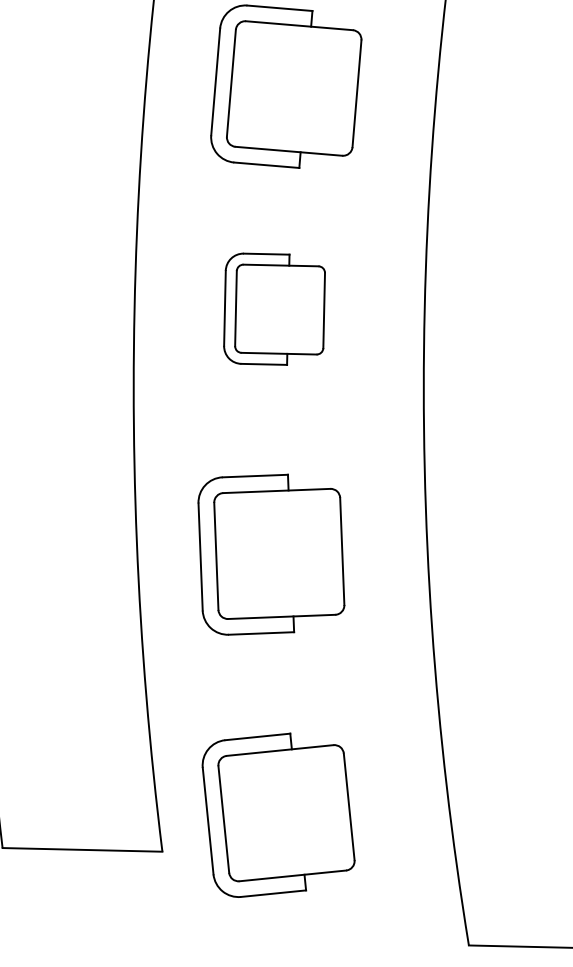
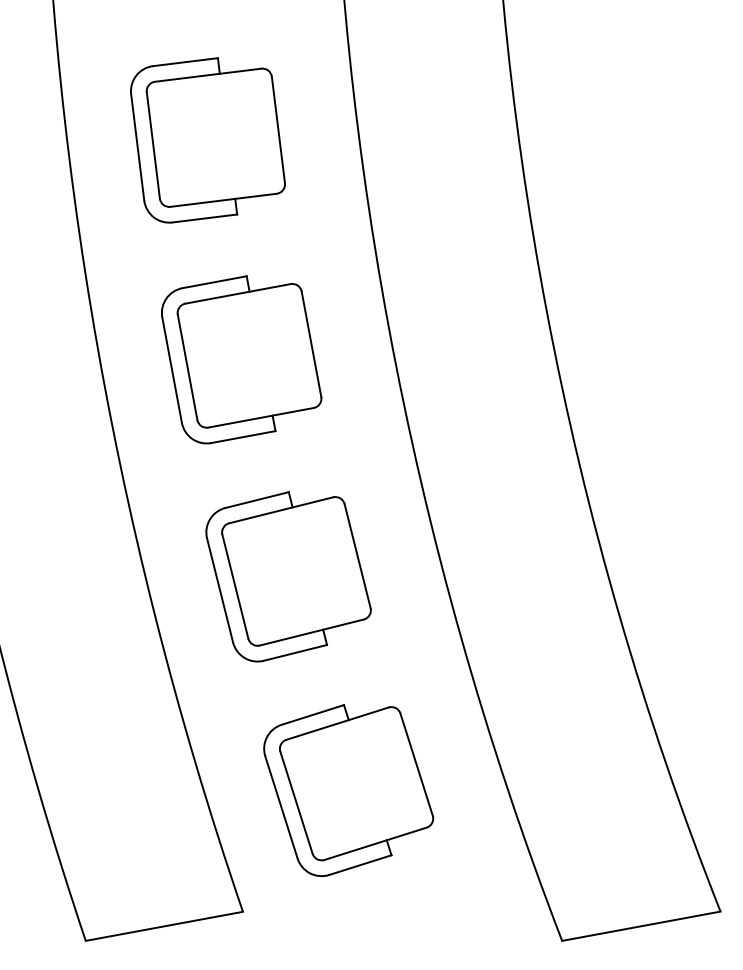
part: (273, 310) -> (241, 359), size x1.43
part: (270, 557) -> (288, 576), moved
part: (277, 818) -> (348, 790), moved

